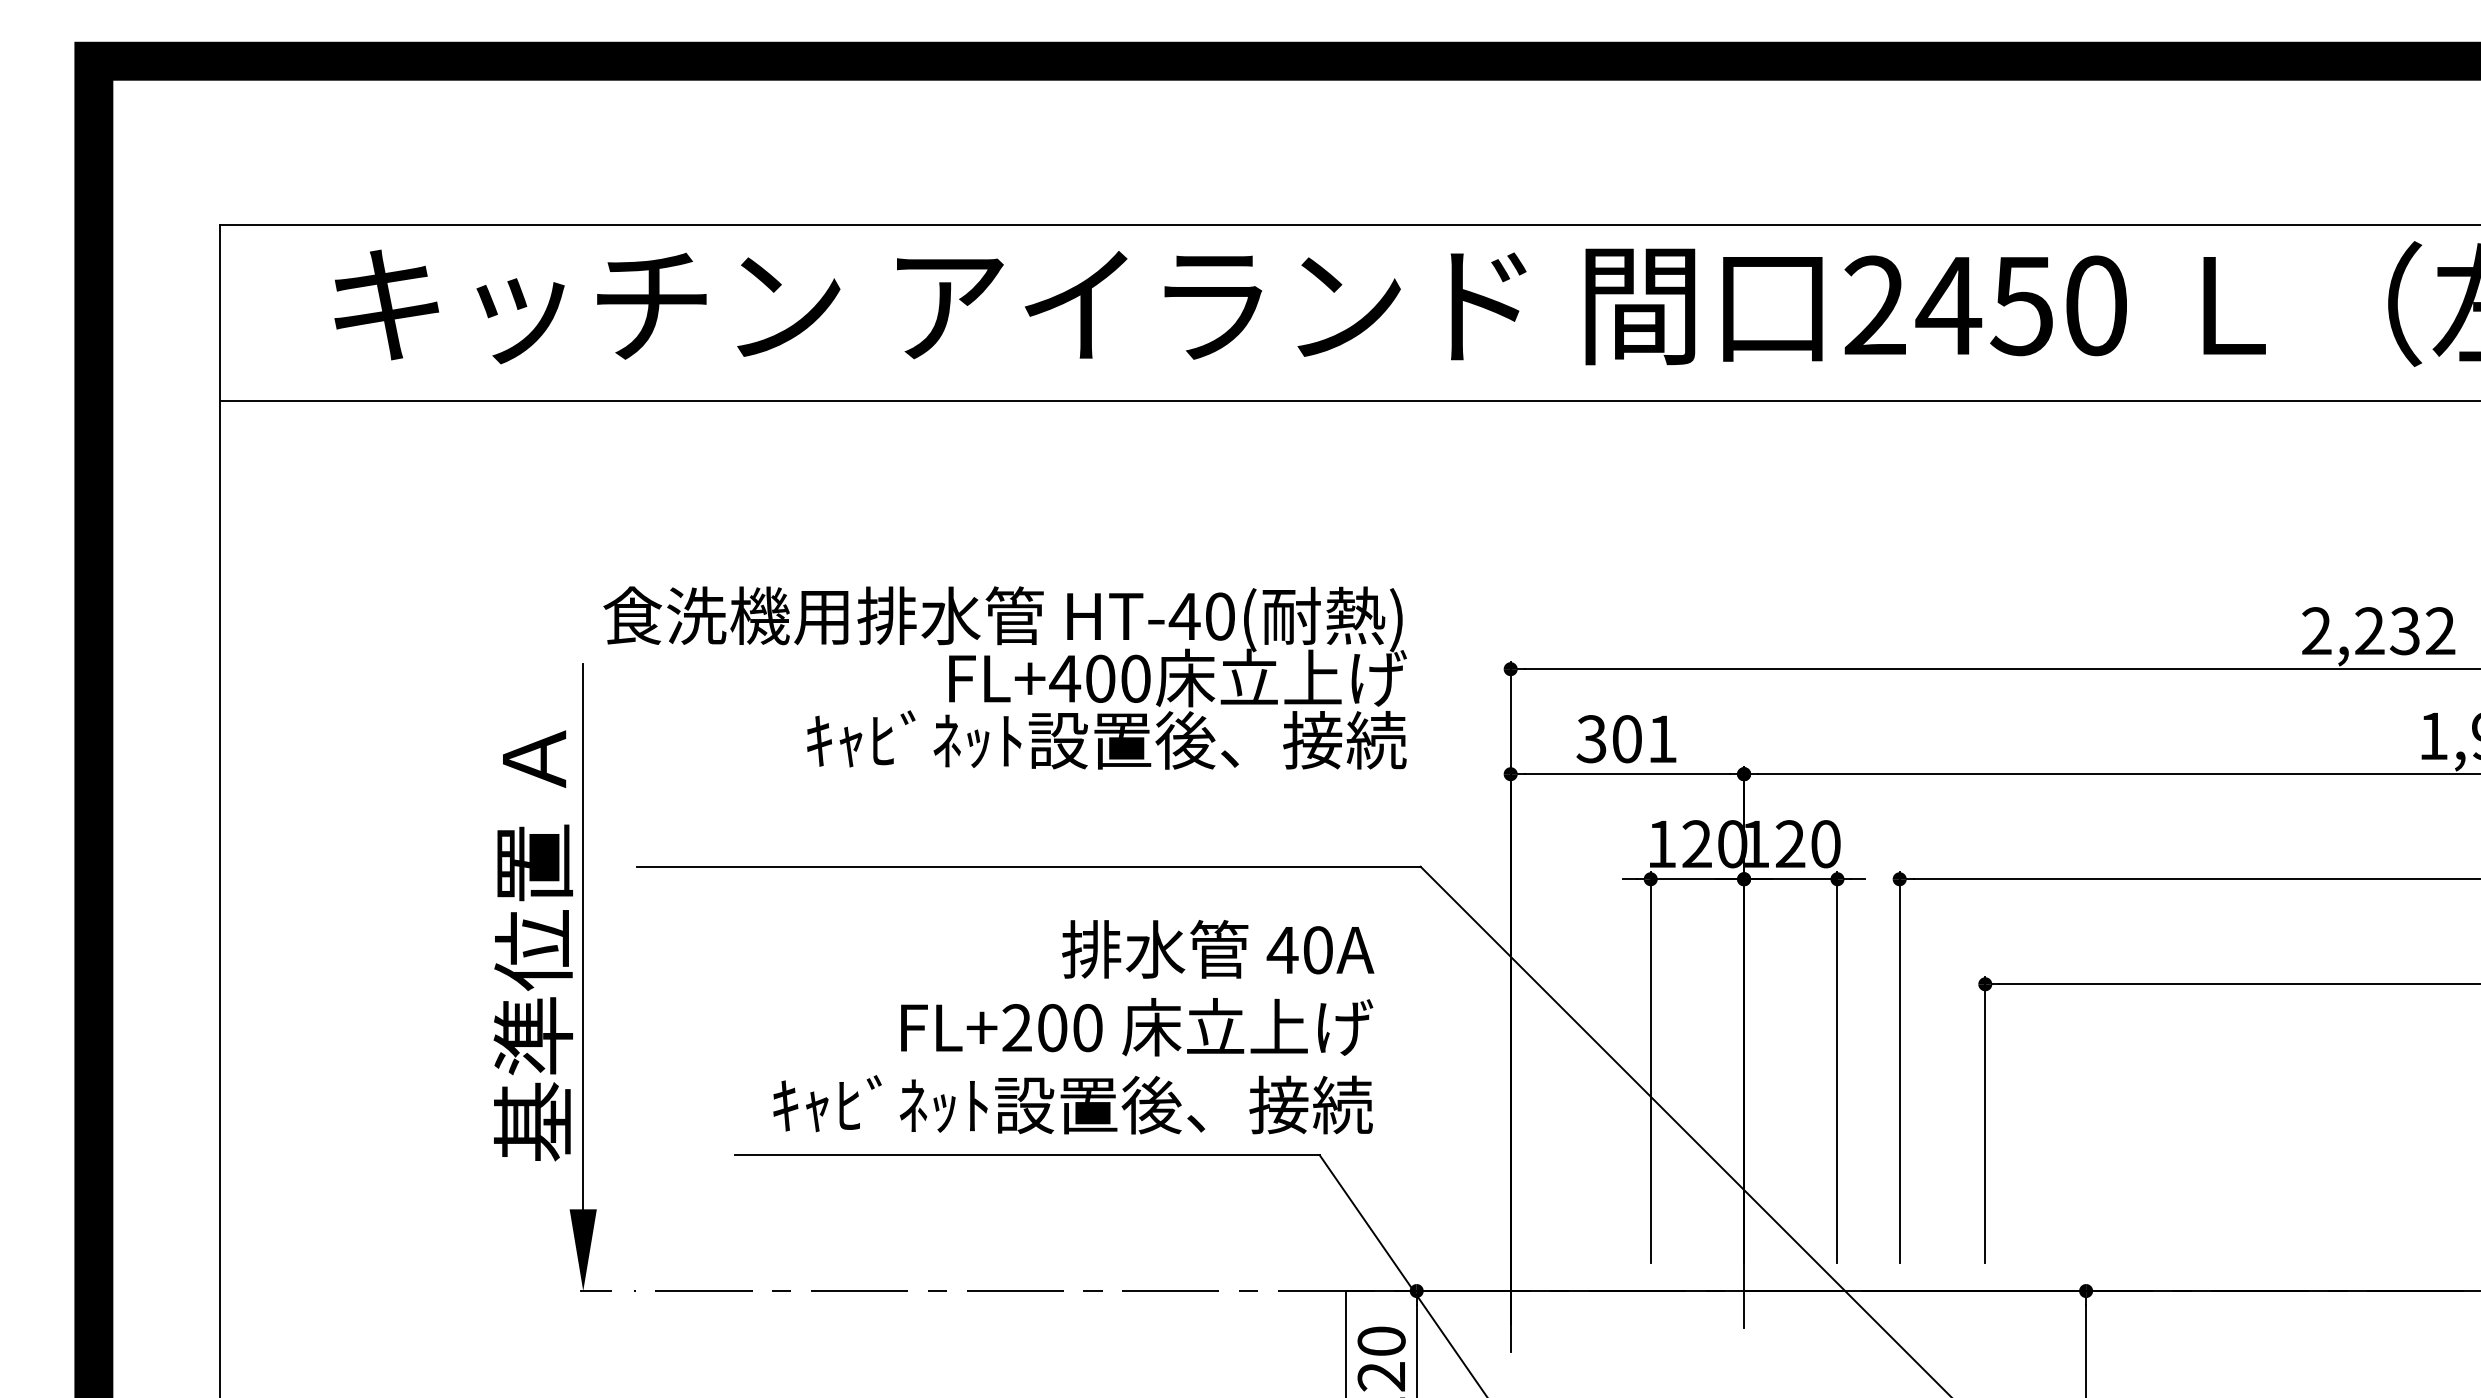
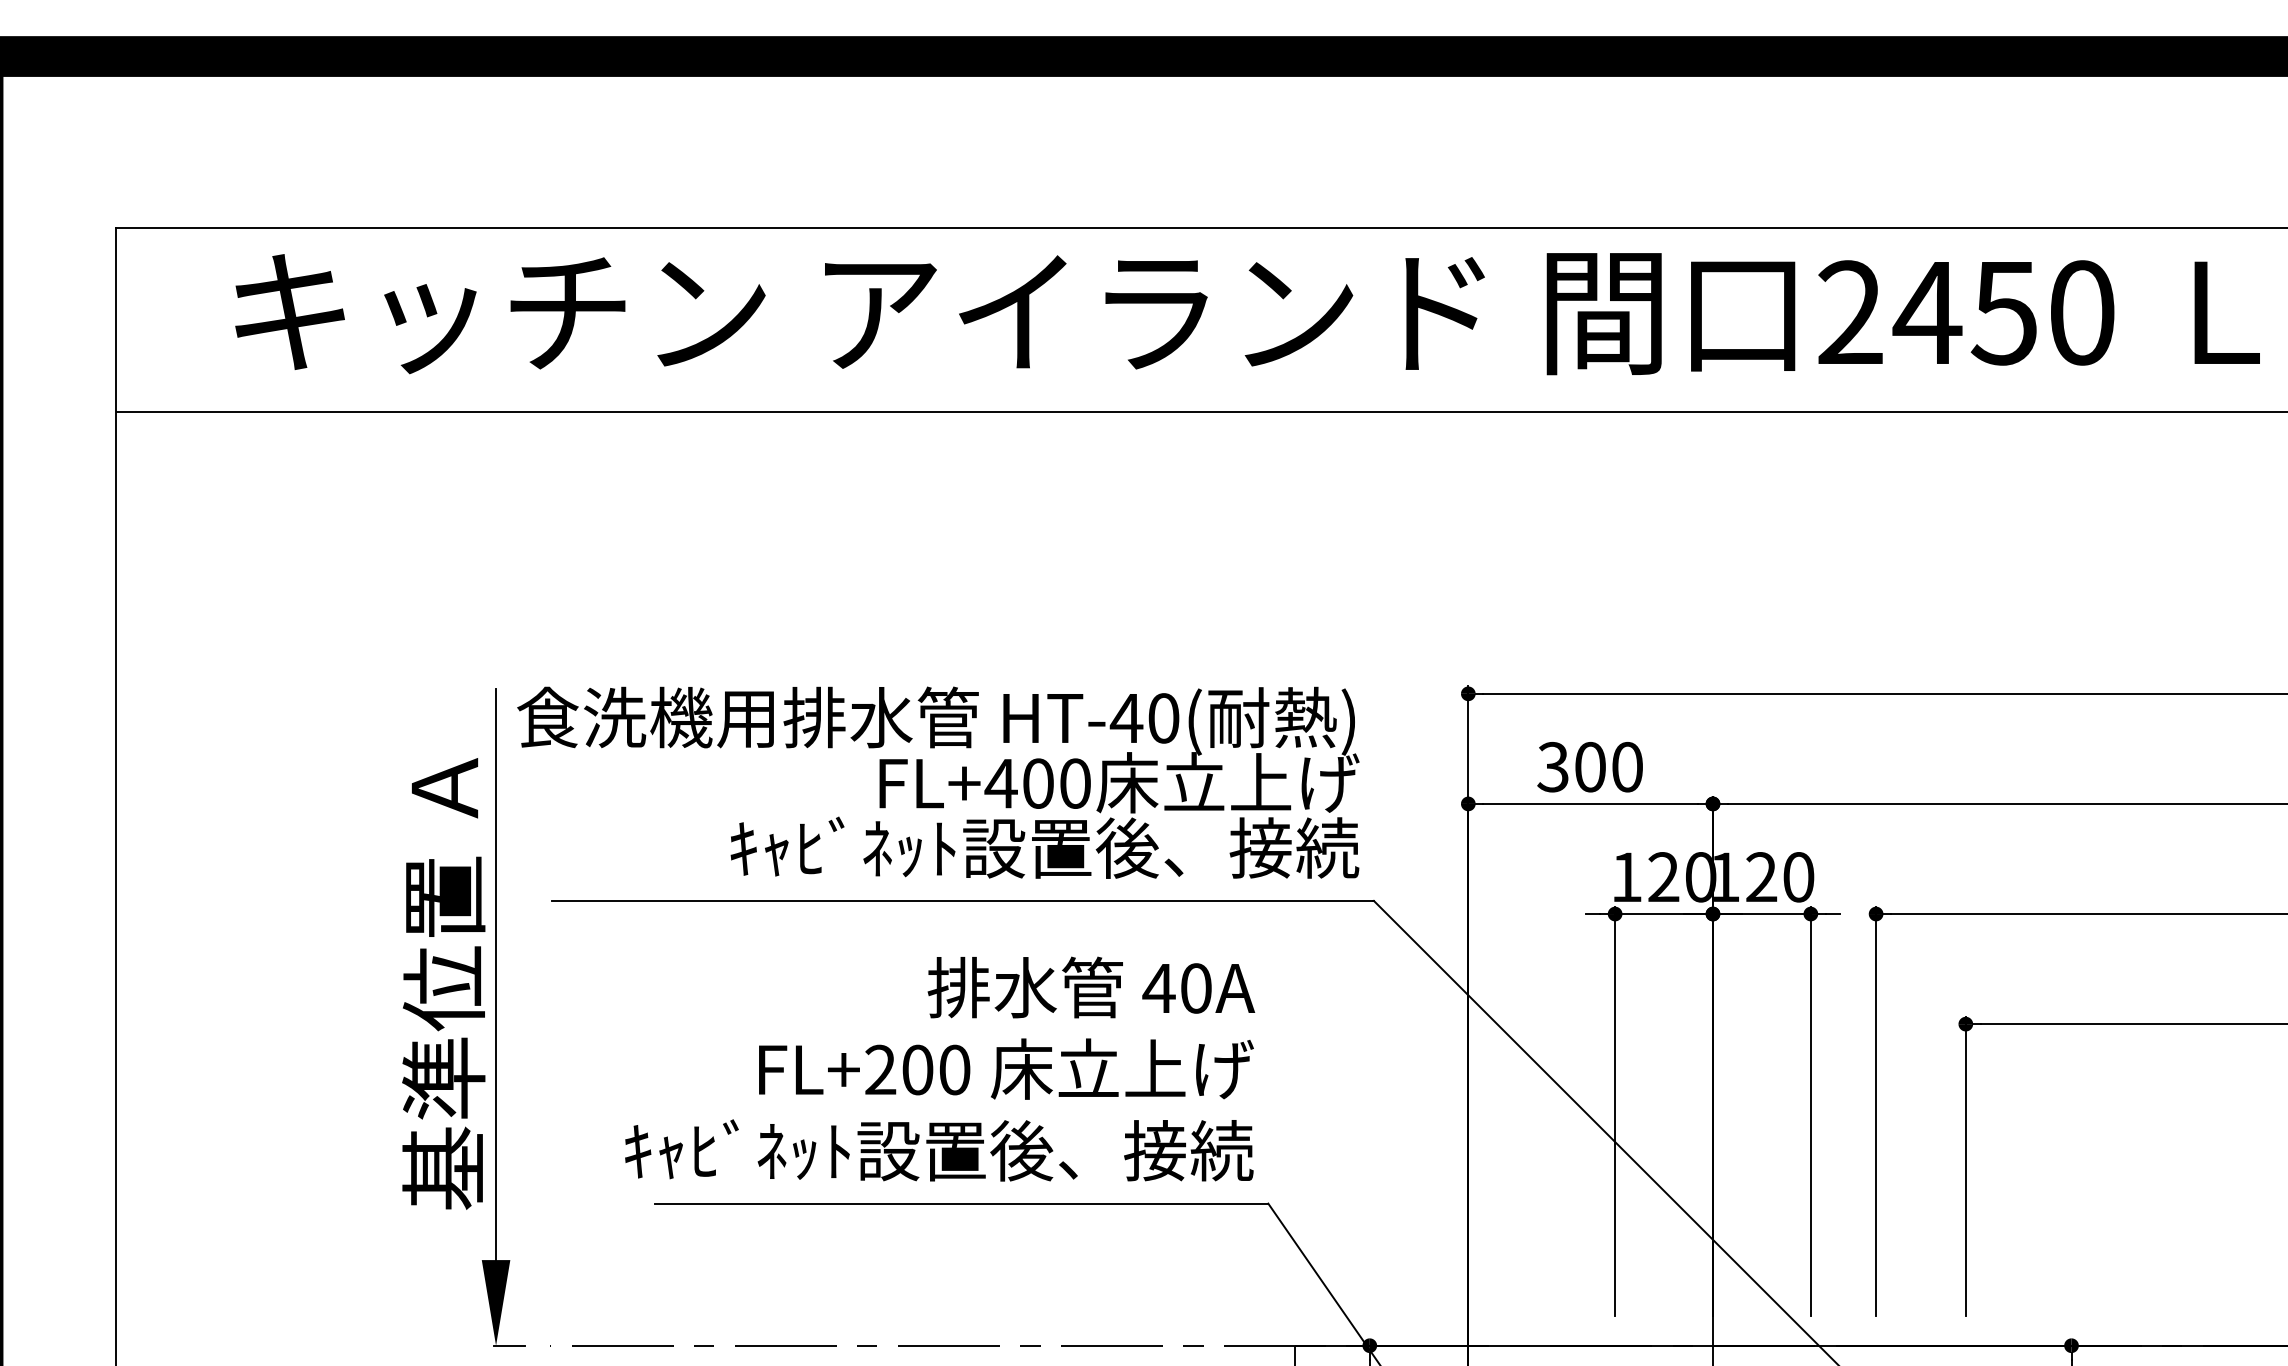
text: (1004, 677) -> (937, 782), moved
text: (1662, 739) -> (1627, 767), 301 -> 300
text: (1073, 1027) -> (939, 1069), moved

